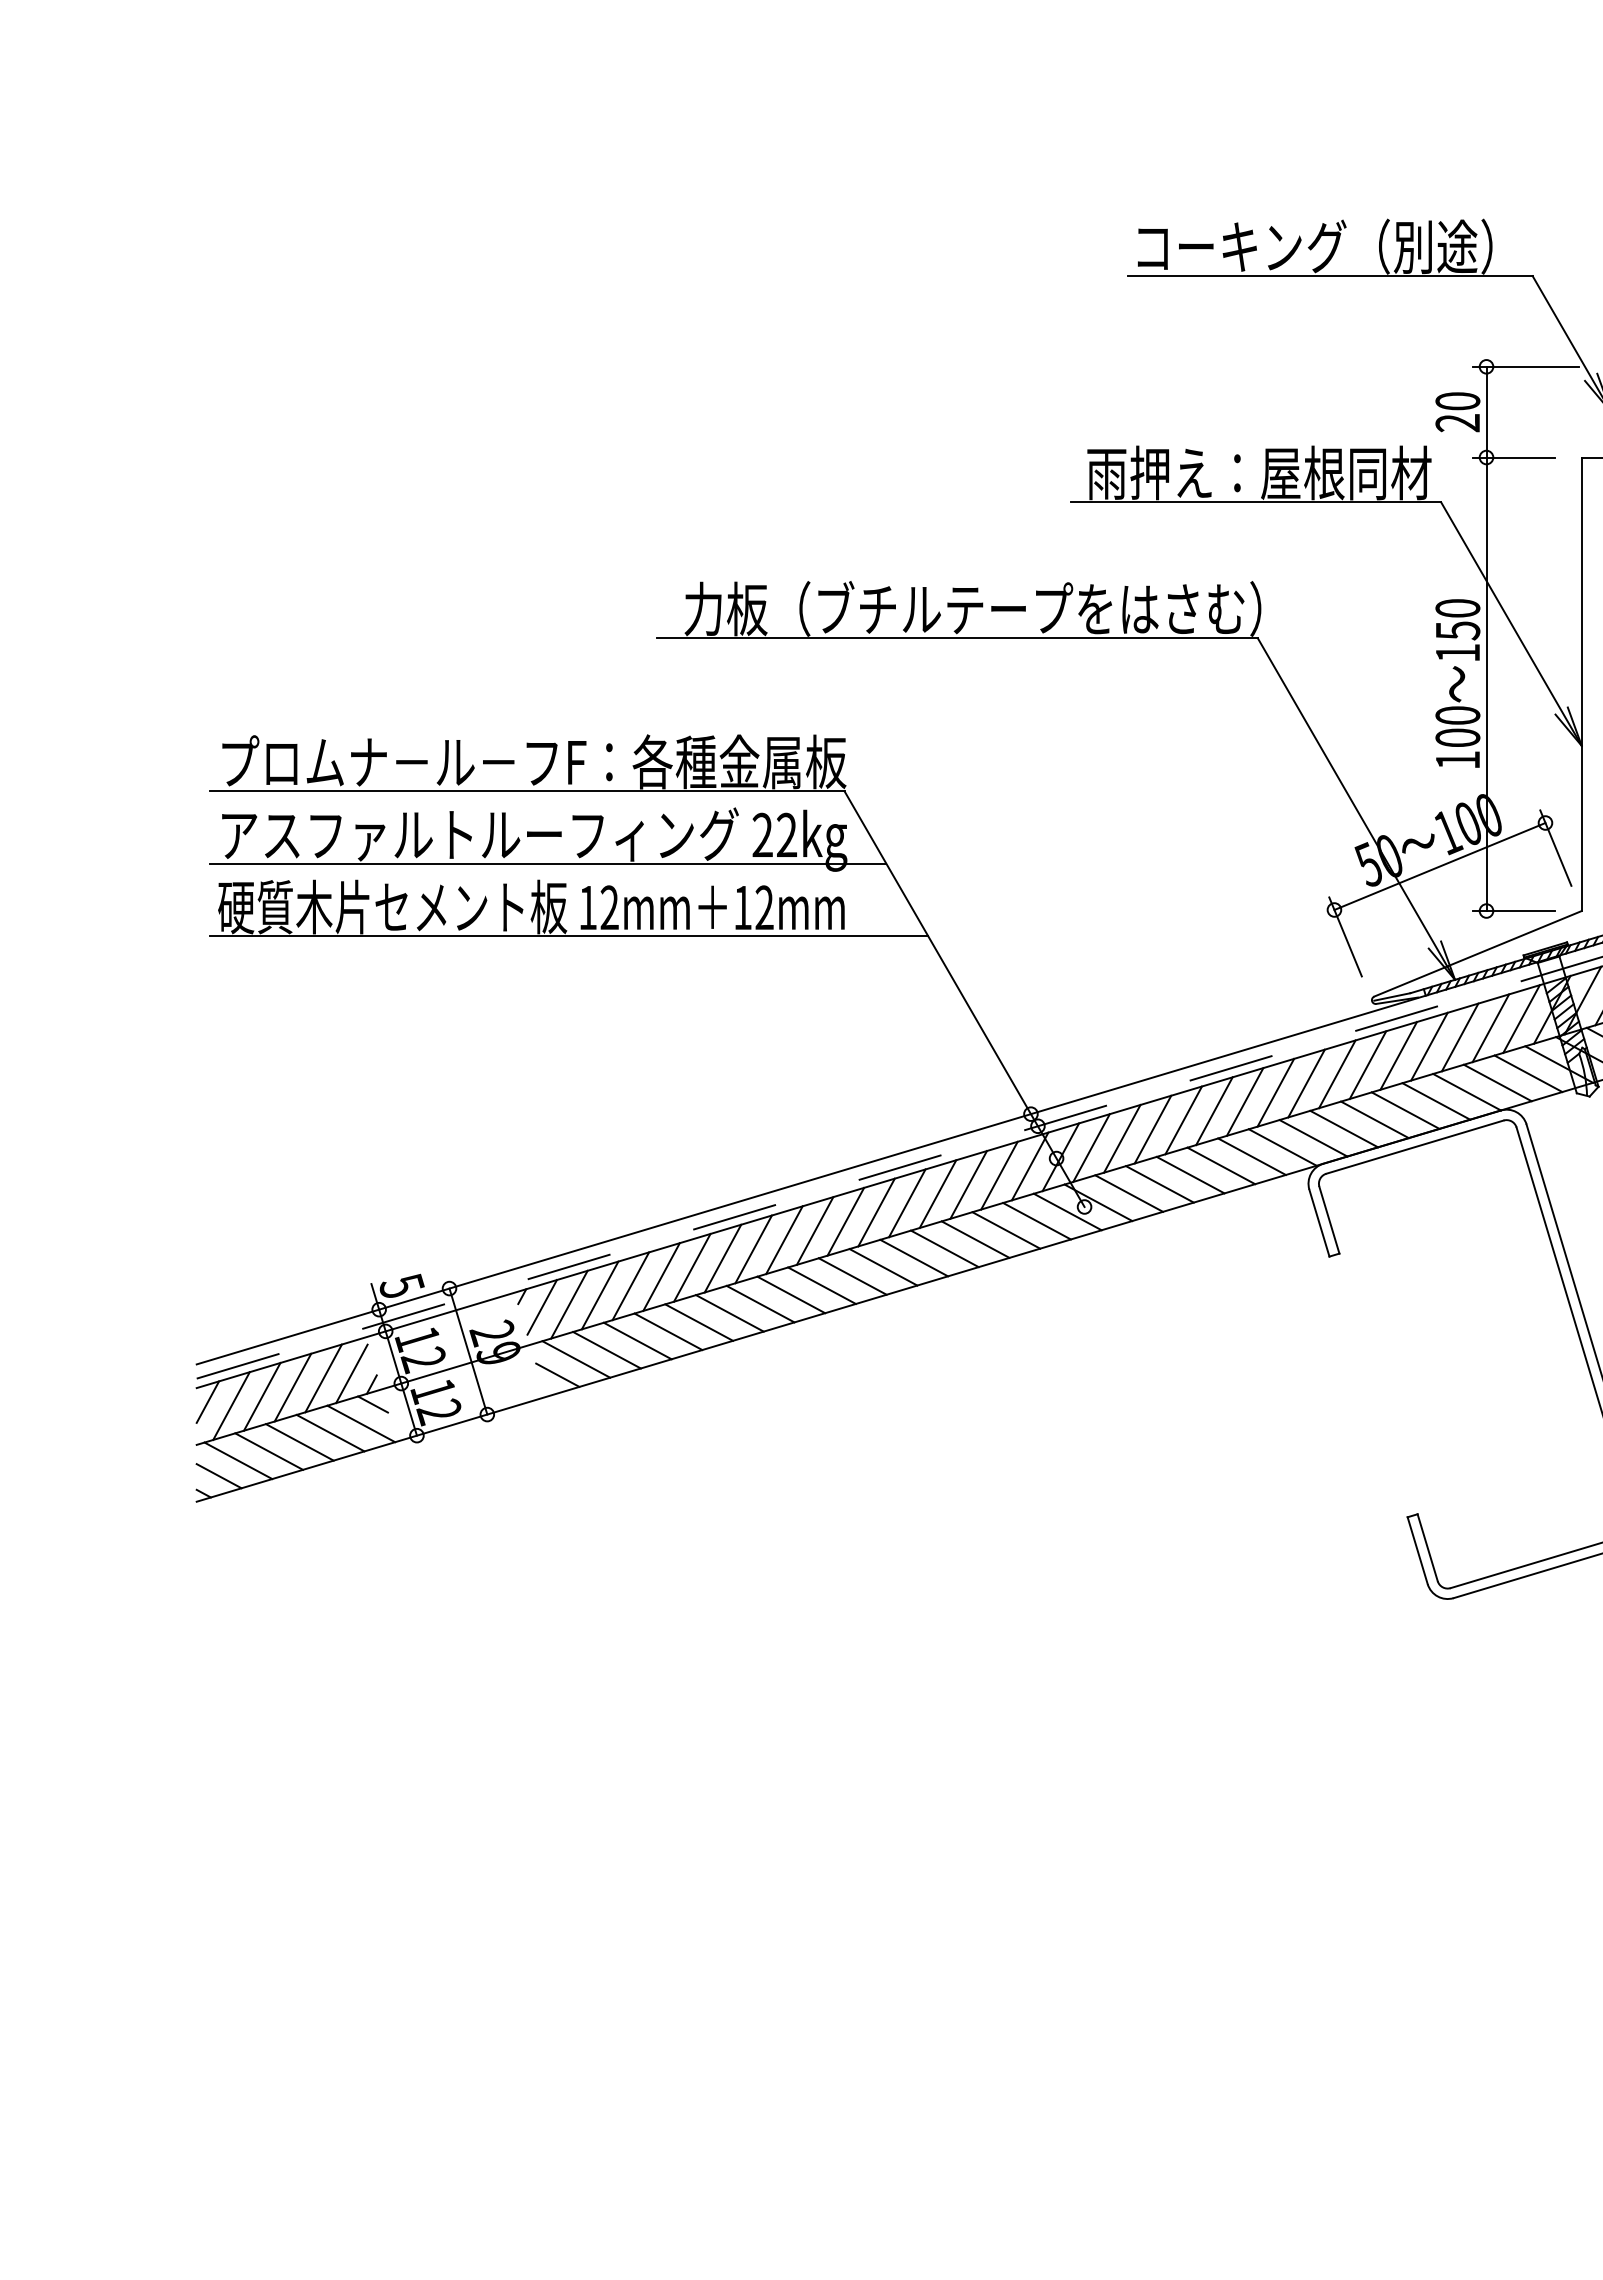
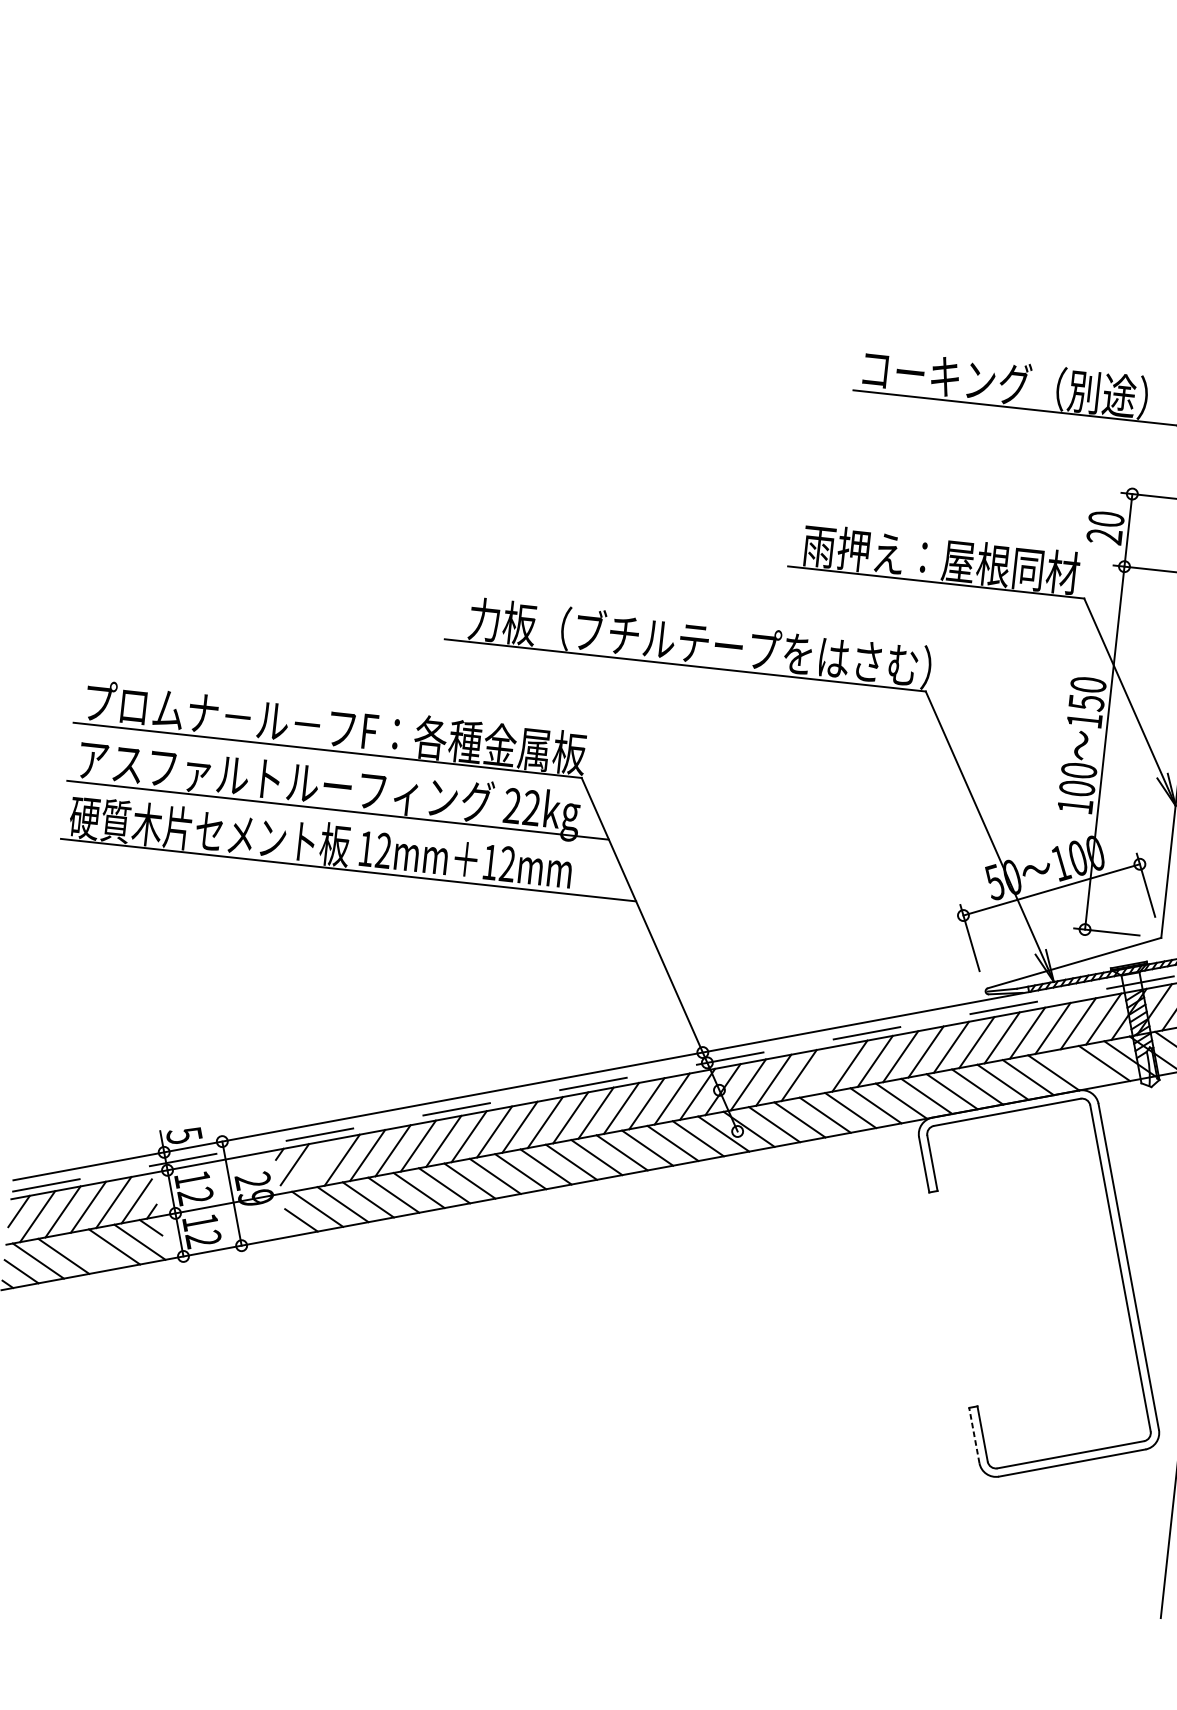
line: (1497, 1082) -> (1078, 1067), removed
line: (1183, 1120) -> (824, 1070), removed
line: (569, 1304) -> (316, 1164), removed
line: (299, 1442) -> (88, 1251), removed
line: (1417, 1550) -> (974, 1435), solid -> dashed

